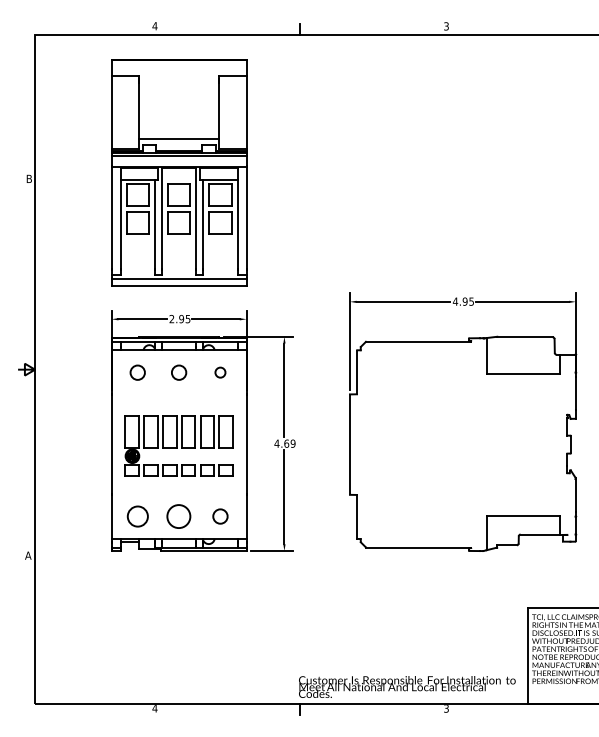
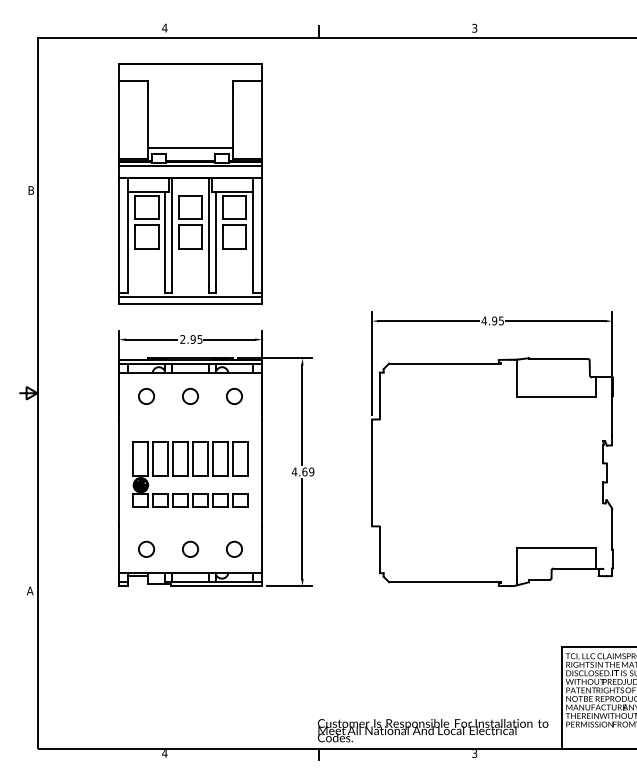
circle: (220, 372) -> (234, 396), size x1.43
circle: (137, 516) -> (146, 549), size x0.71
circle: (179, 516) -> (190, 549), size x0.62

